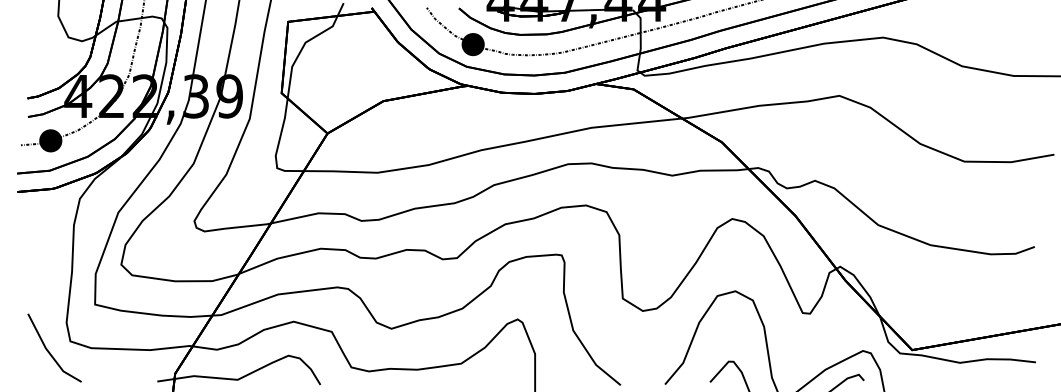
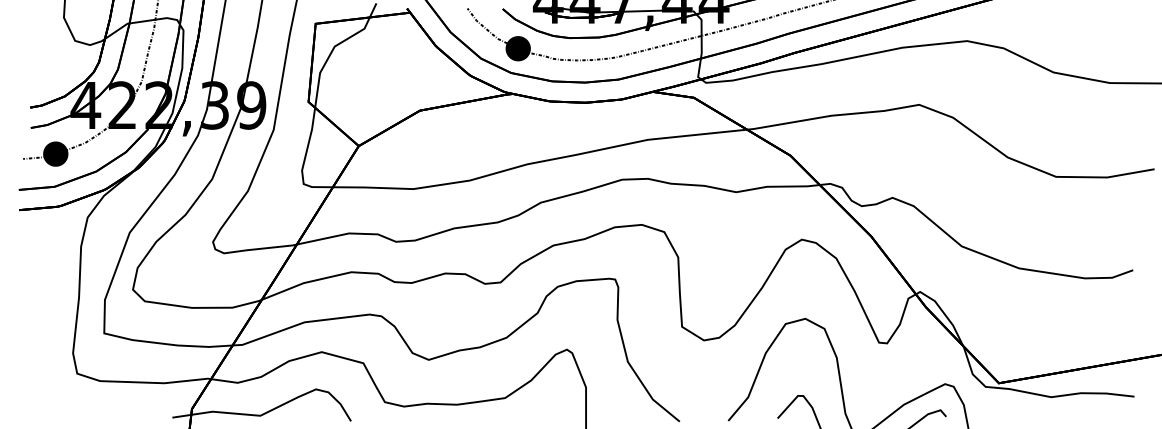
line: (49, 351) -> (54, 384), removed

